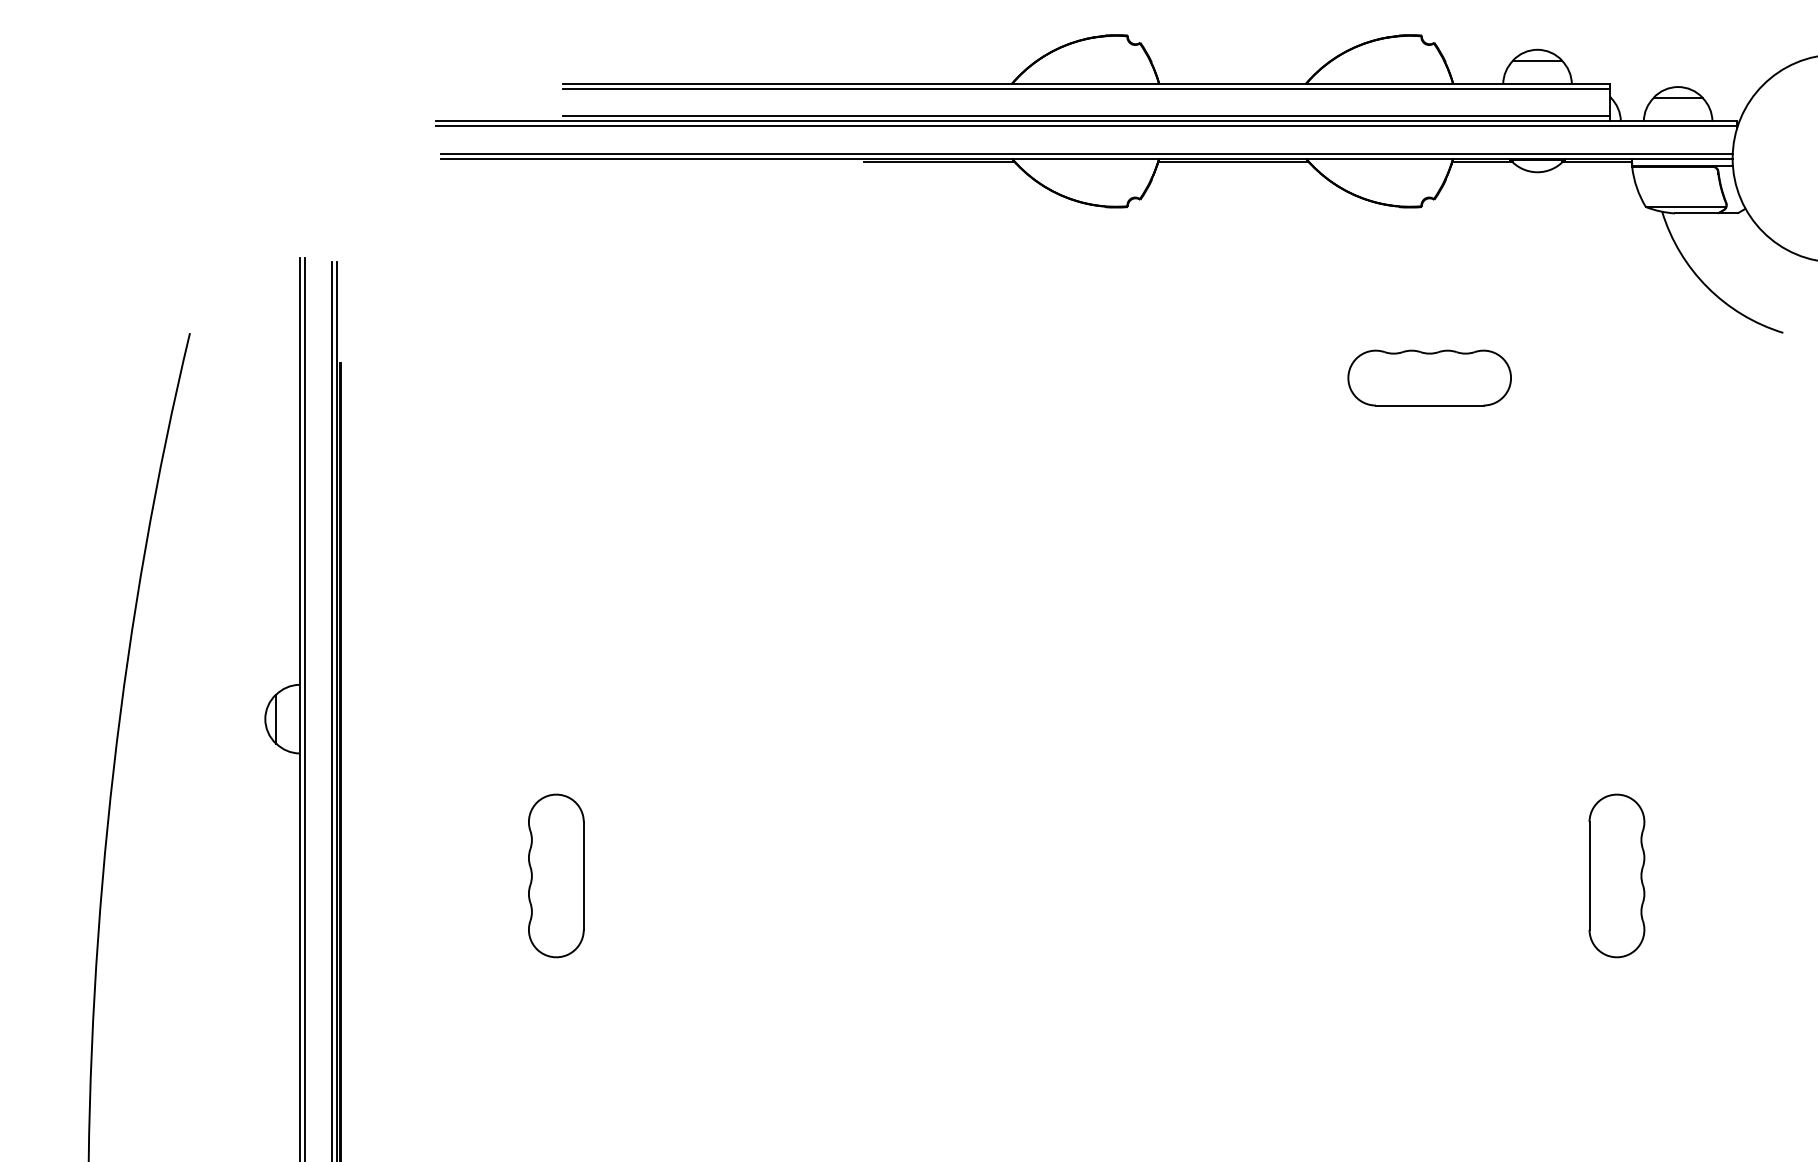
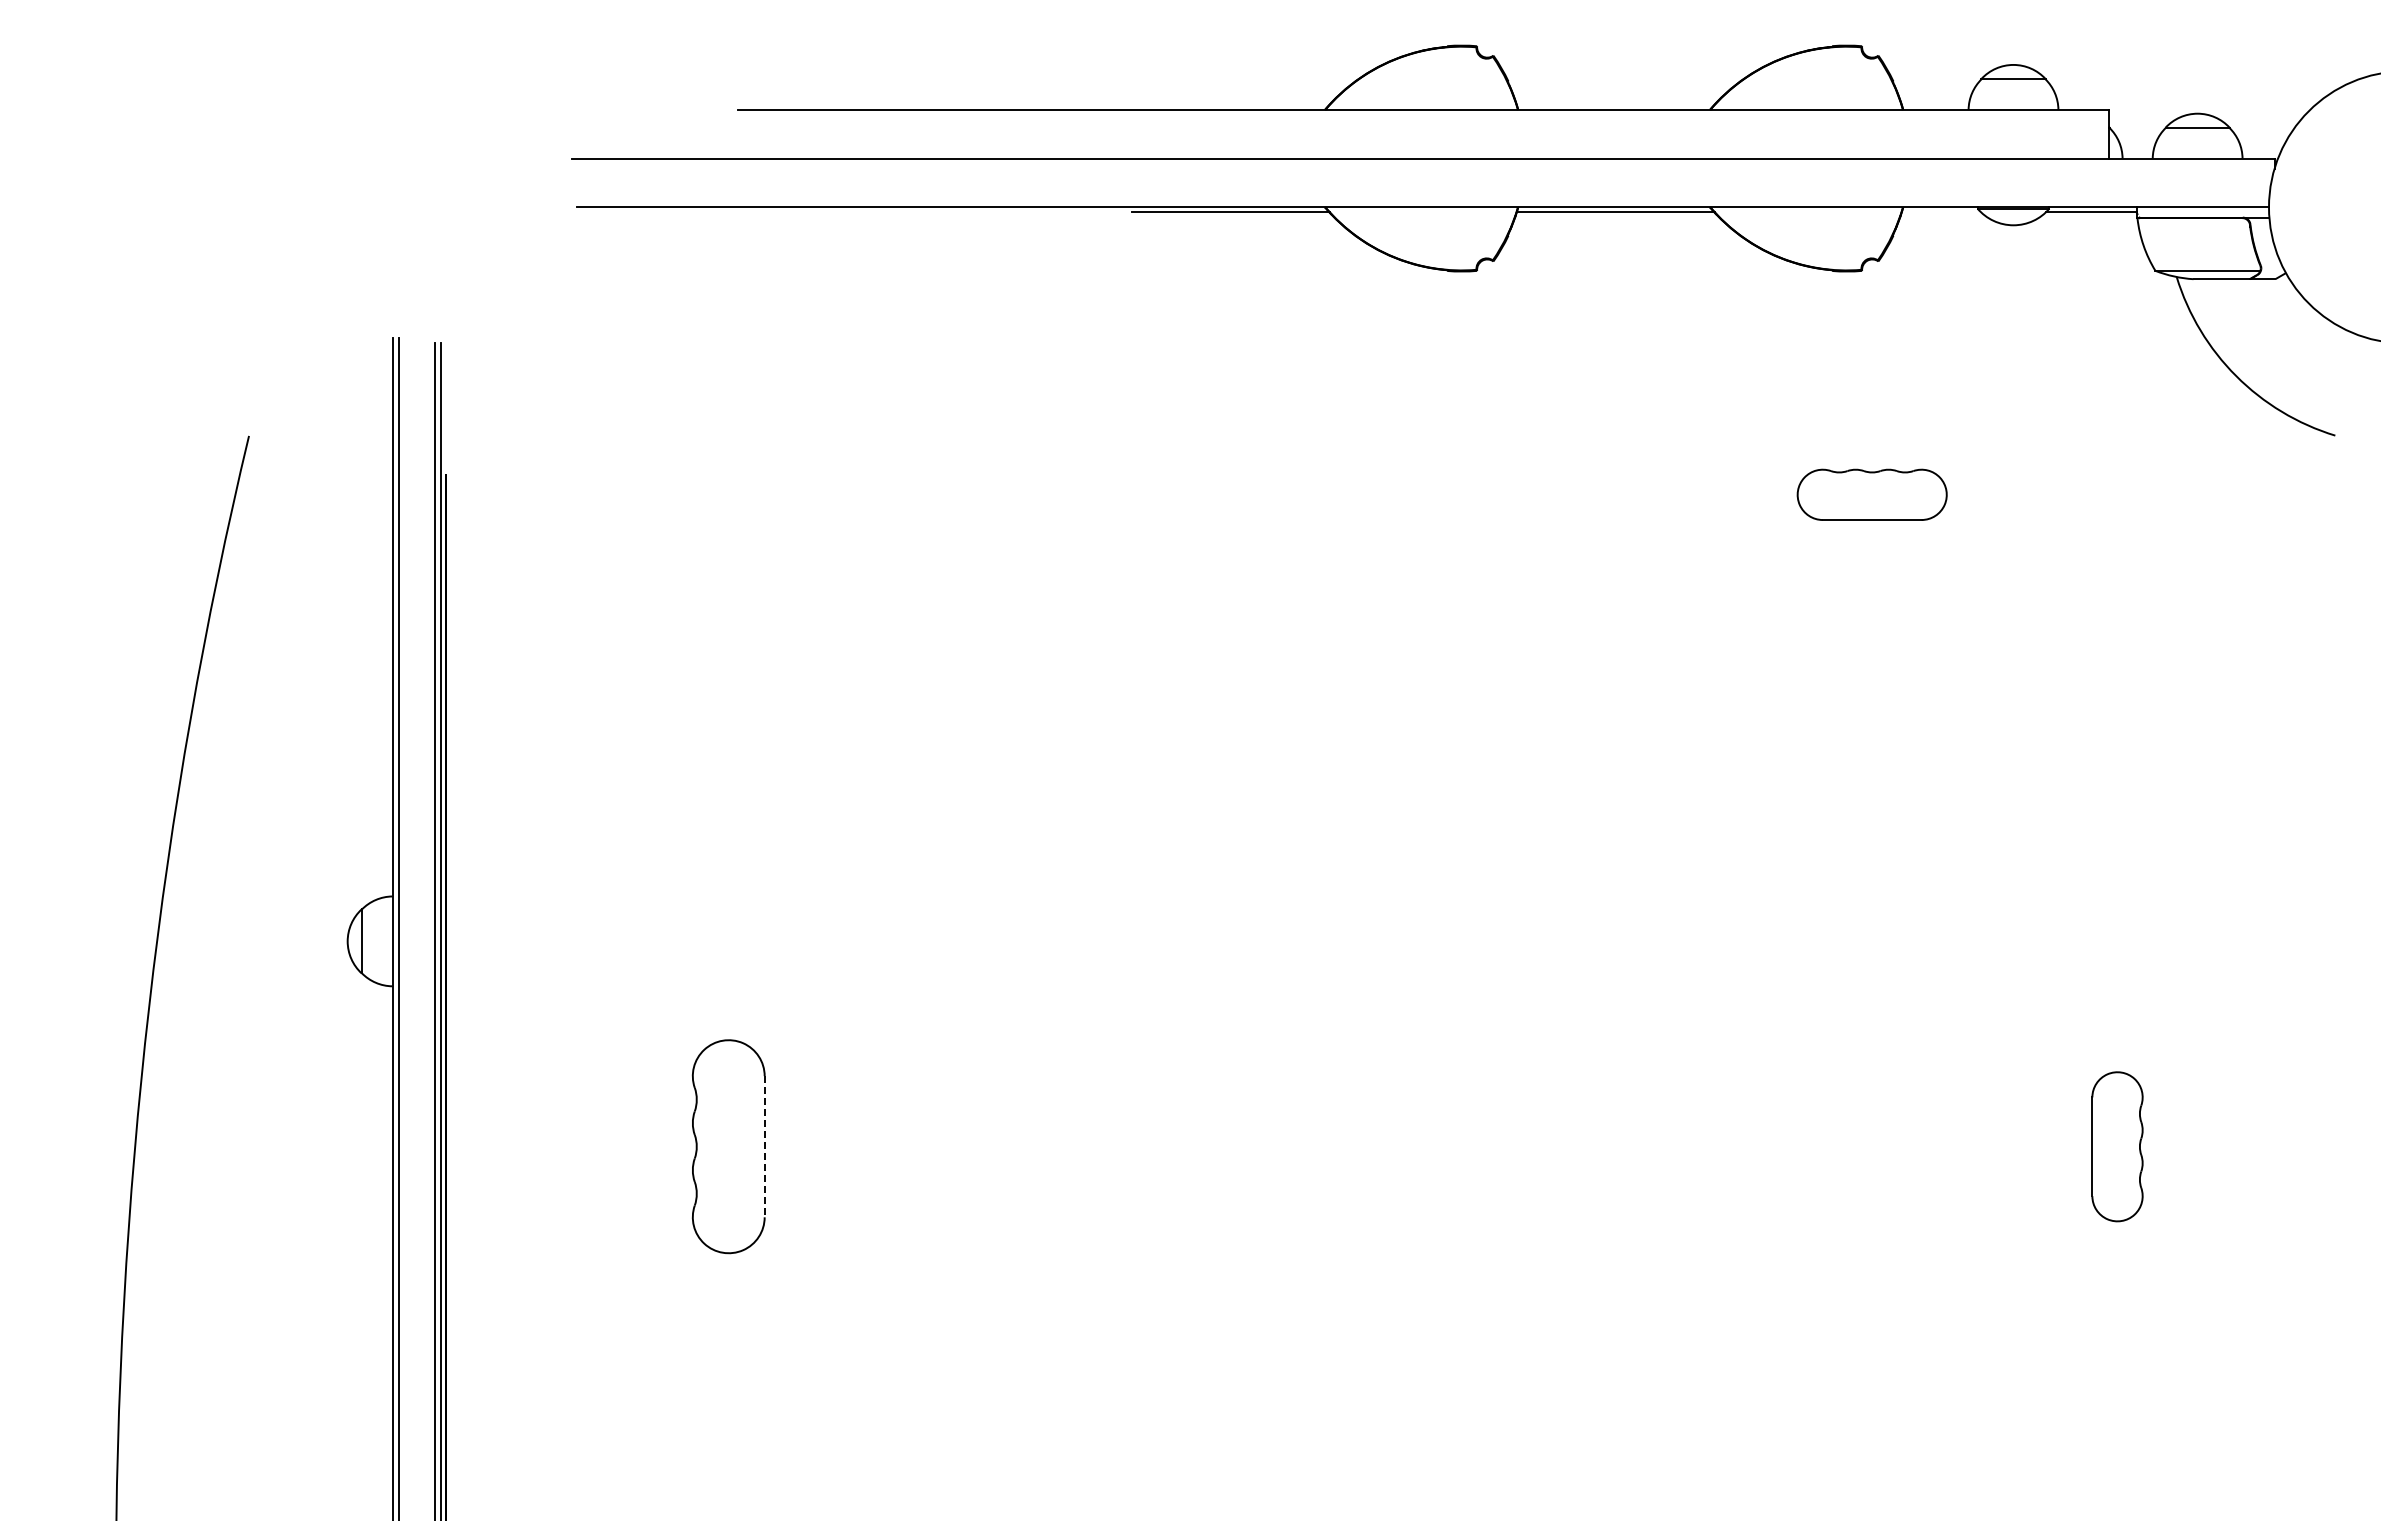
line: (1086, 89) -> (1422, 116), removed
line: (1086, 116) -> (1422, 152), removed
line: (1086, 126) -> (1422, 165), removed
line: (1086, 153) -> (1423, 200), removed
line: (1482, 162) -> (1941, 212), removed
part: (1429, 377) -> (1871, 494), size x0.7
line: (583, 875) -> (764, 1146), solid -> dashed
part: (1616, 875) -> (2117, 1146), size x0.7

